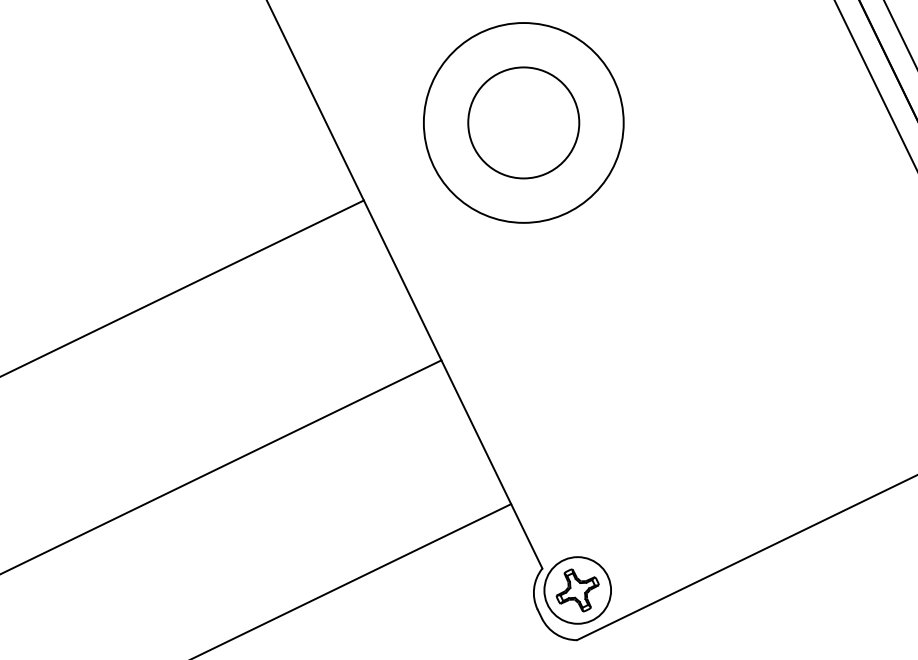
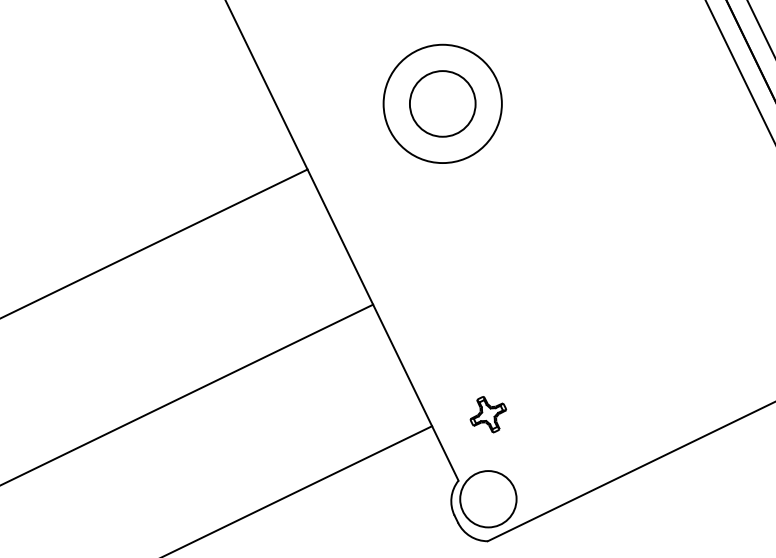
circle: (523, 122) -> (442, 103), size x0.7
circle: (523, 122) -> (442, 103), size x0.7
part: (577, 590) -> (488, 414), moved

